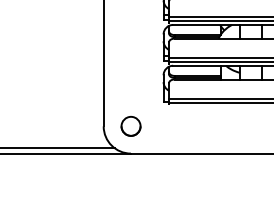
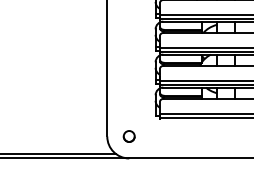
part: (129, 126) -> (128, 136), size x0.71

